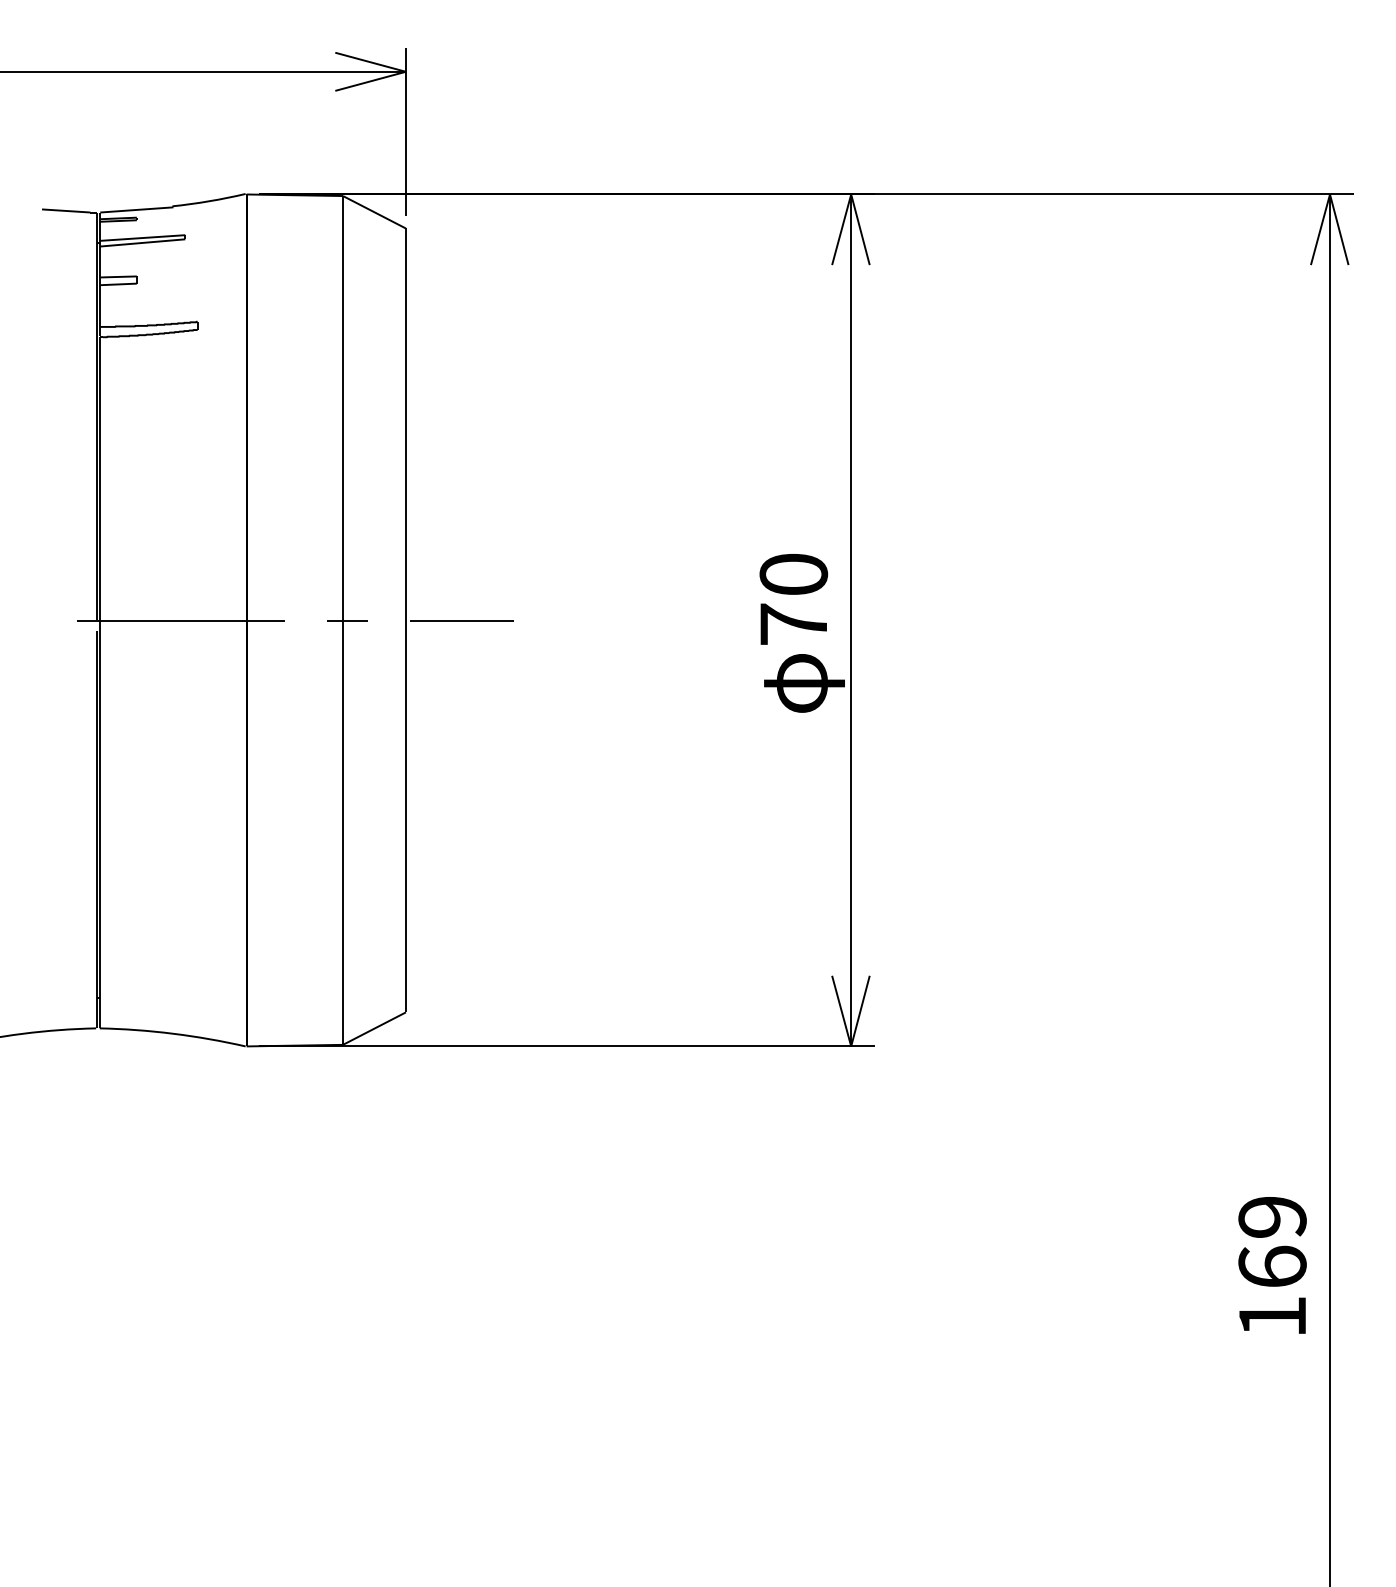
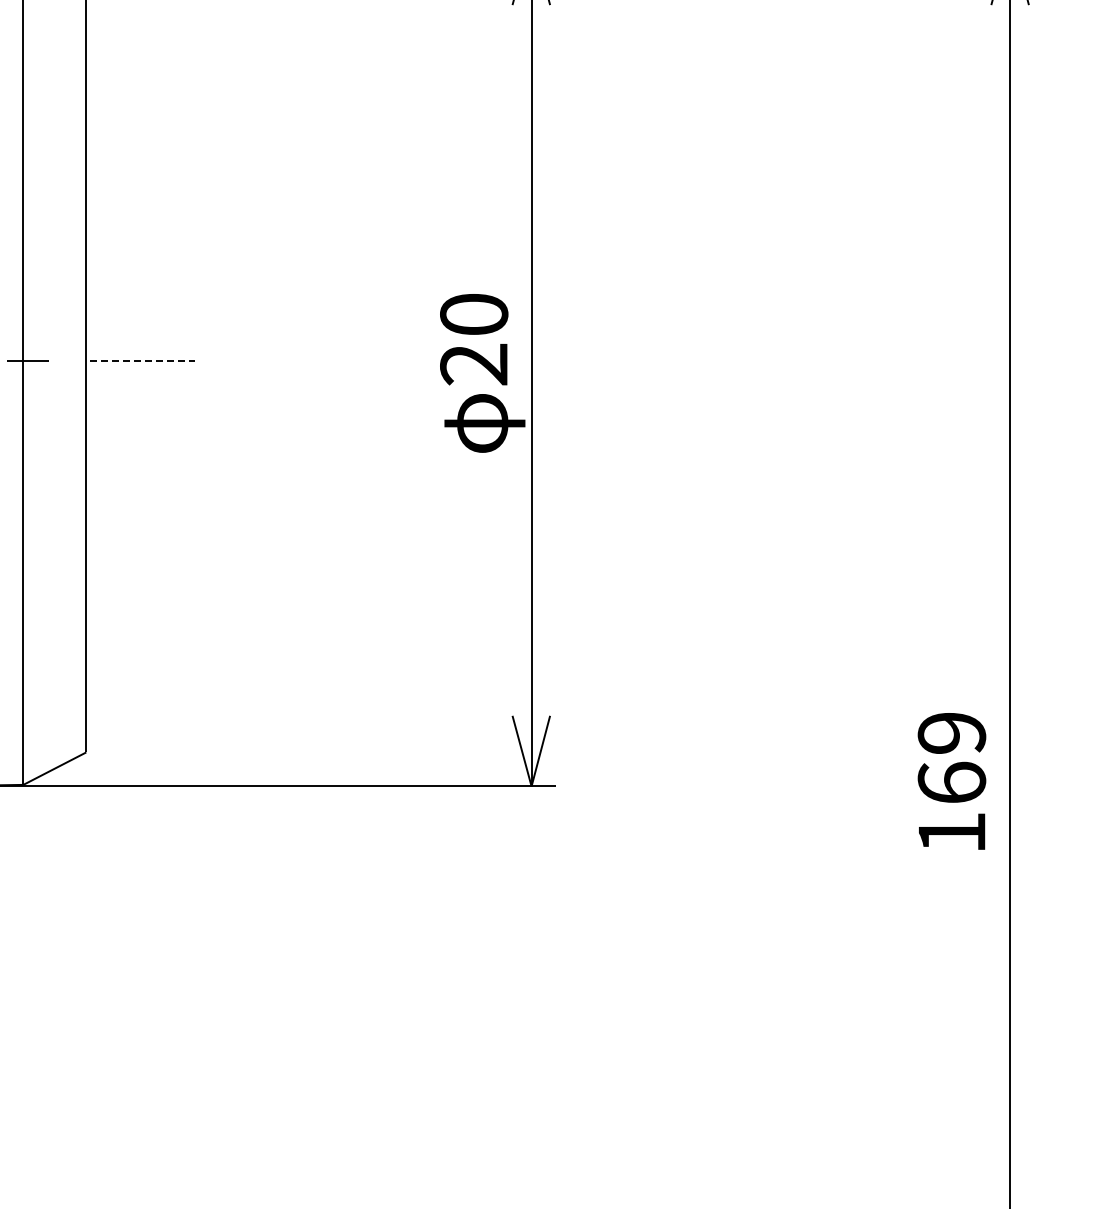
line: (462, 620) -> (142, 360), solid -> dashed
text: (792, 624) -> (472, 364), 70 -> 20
text: (1272, 1265) -> (951, 781), moved

